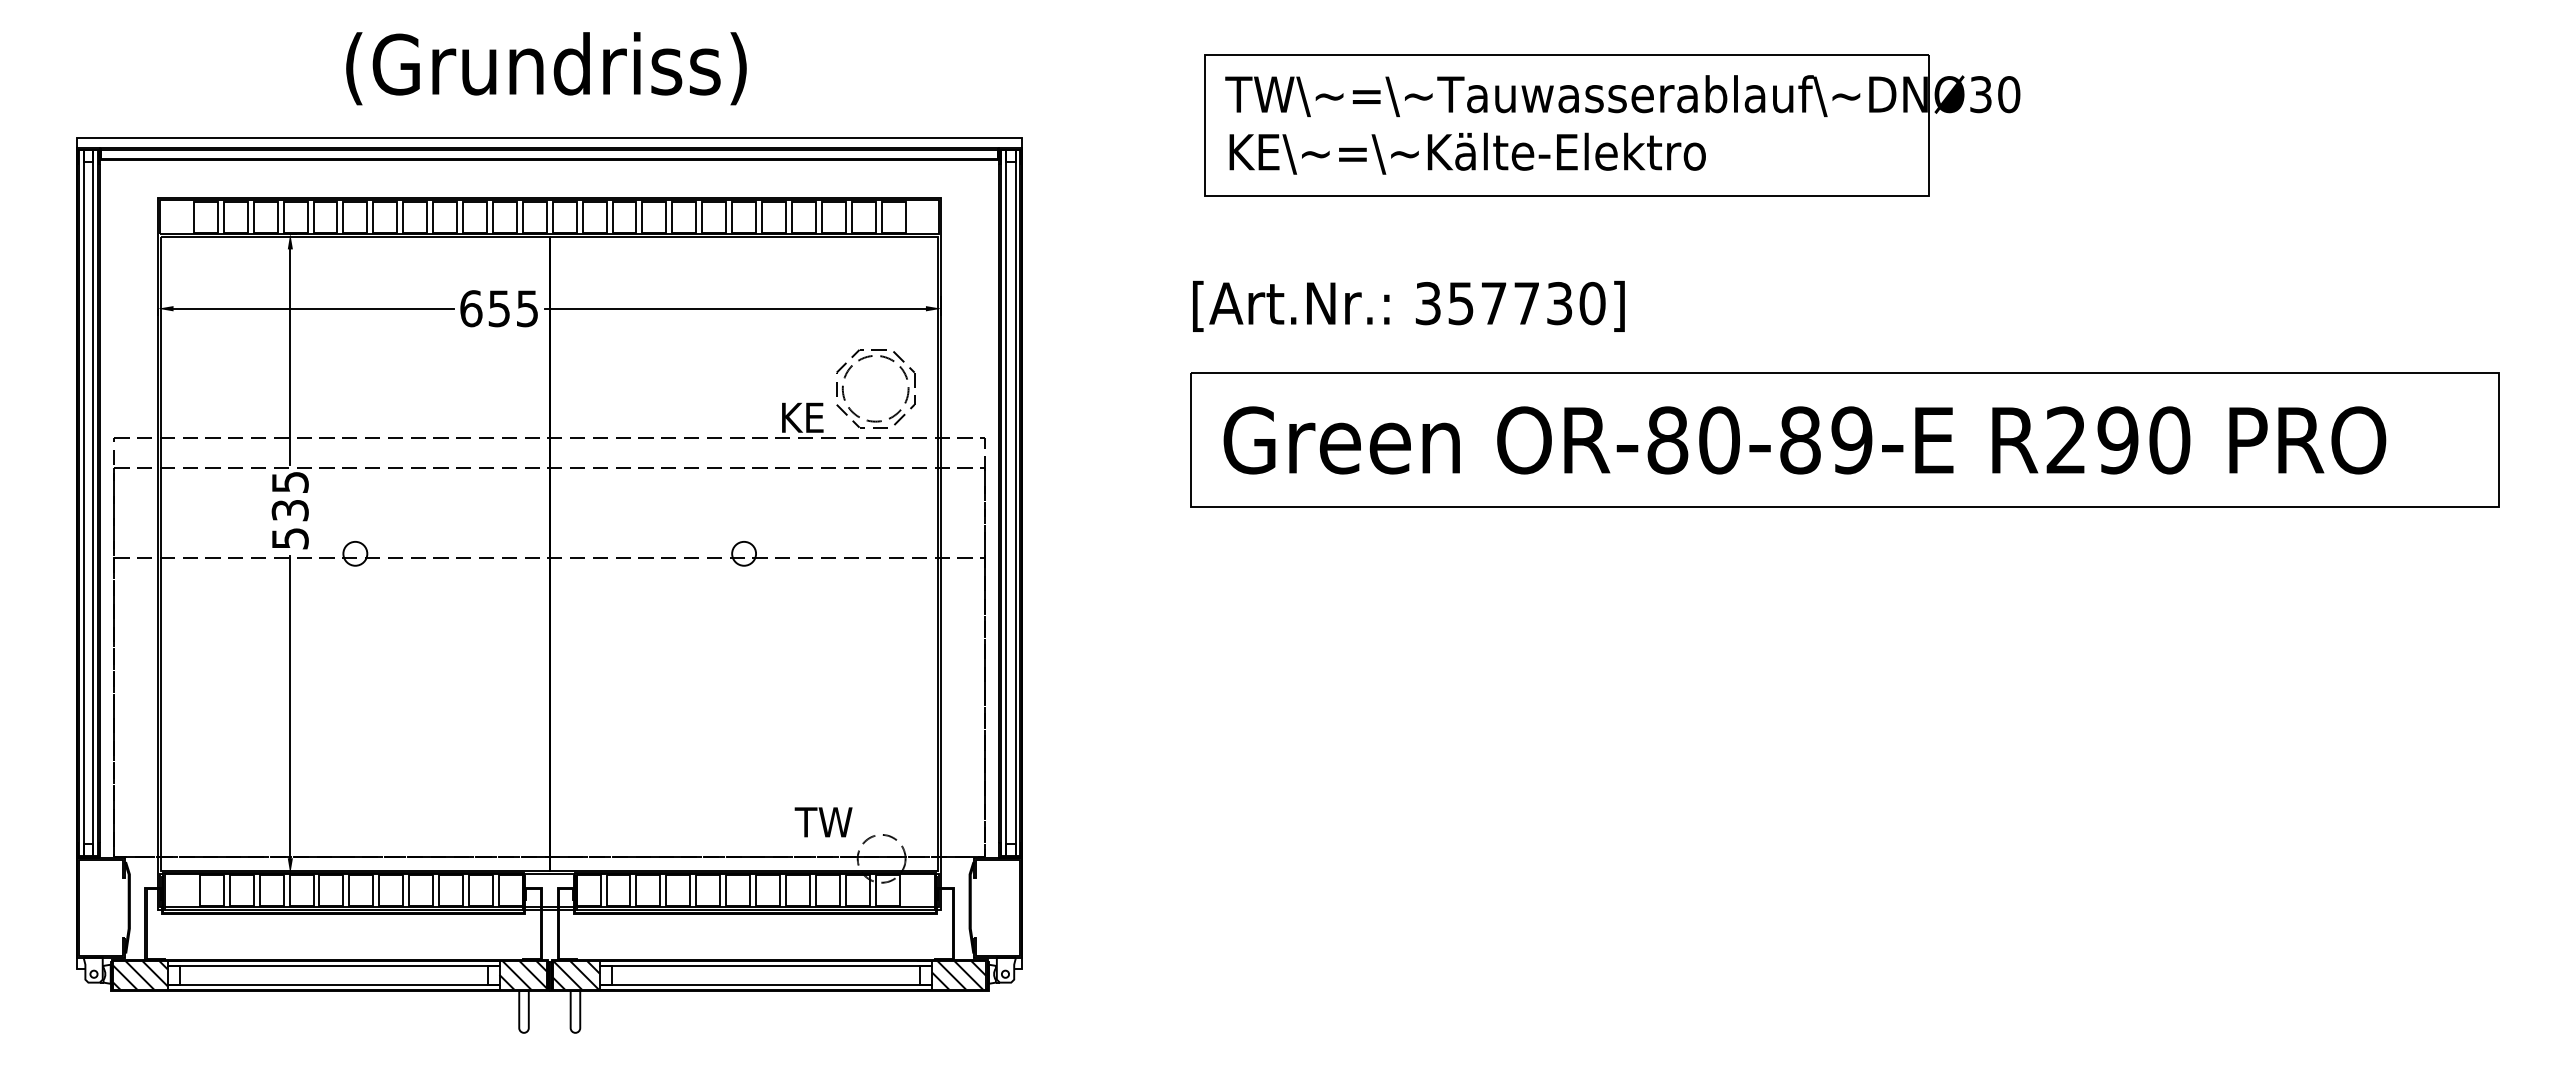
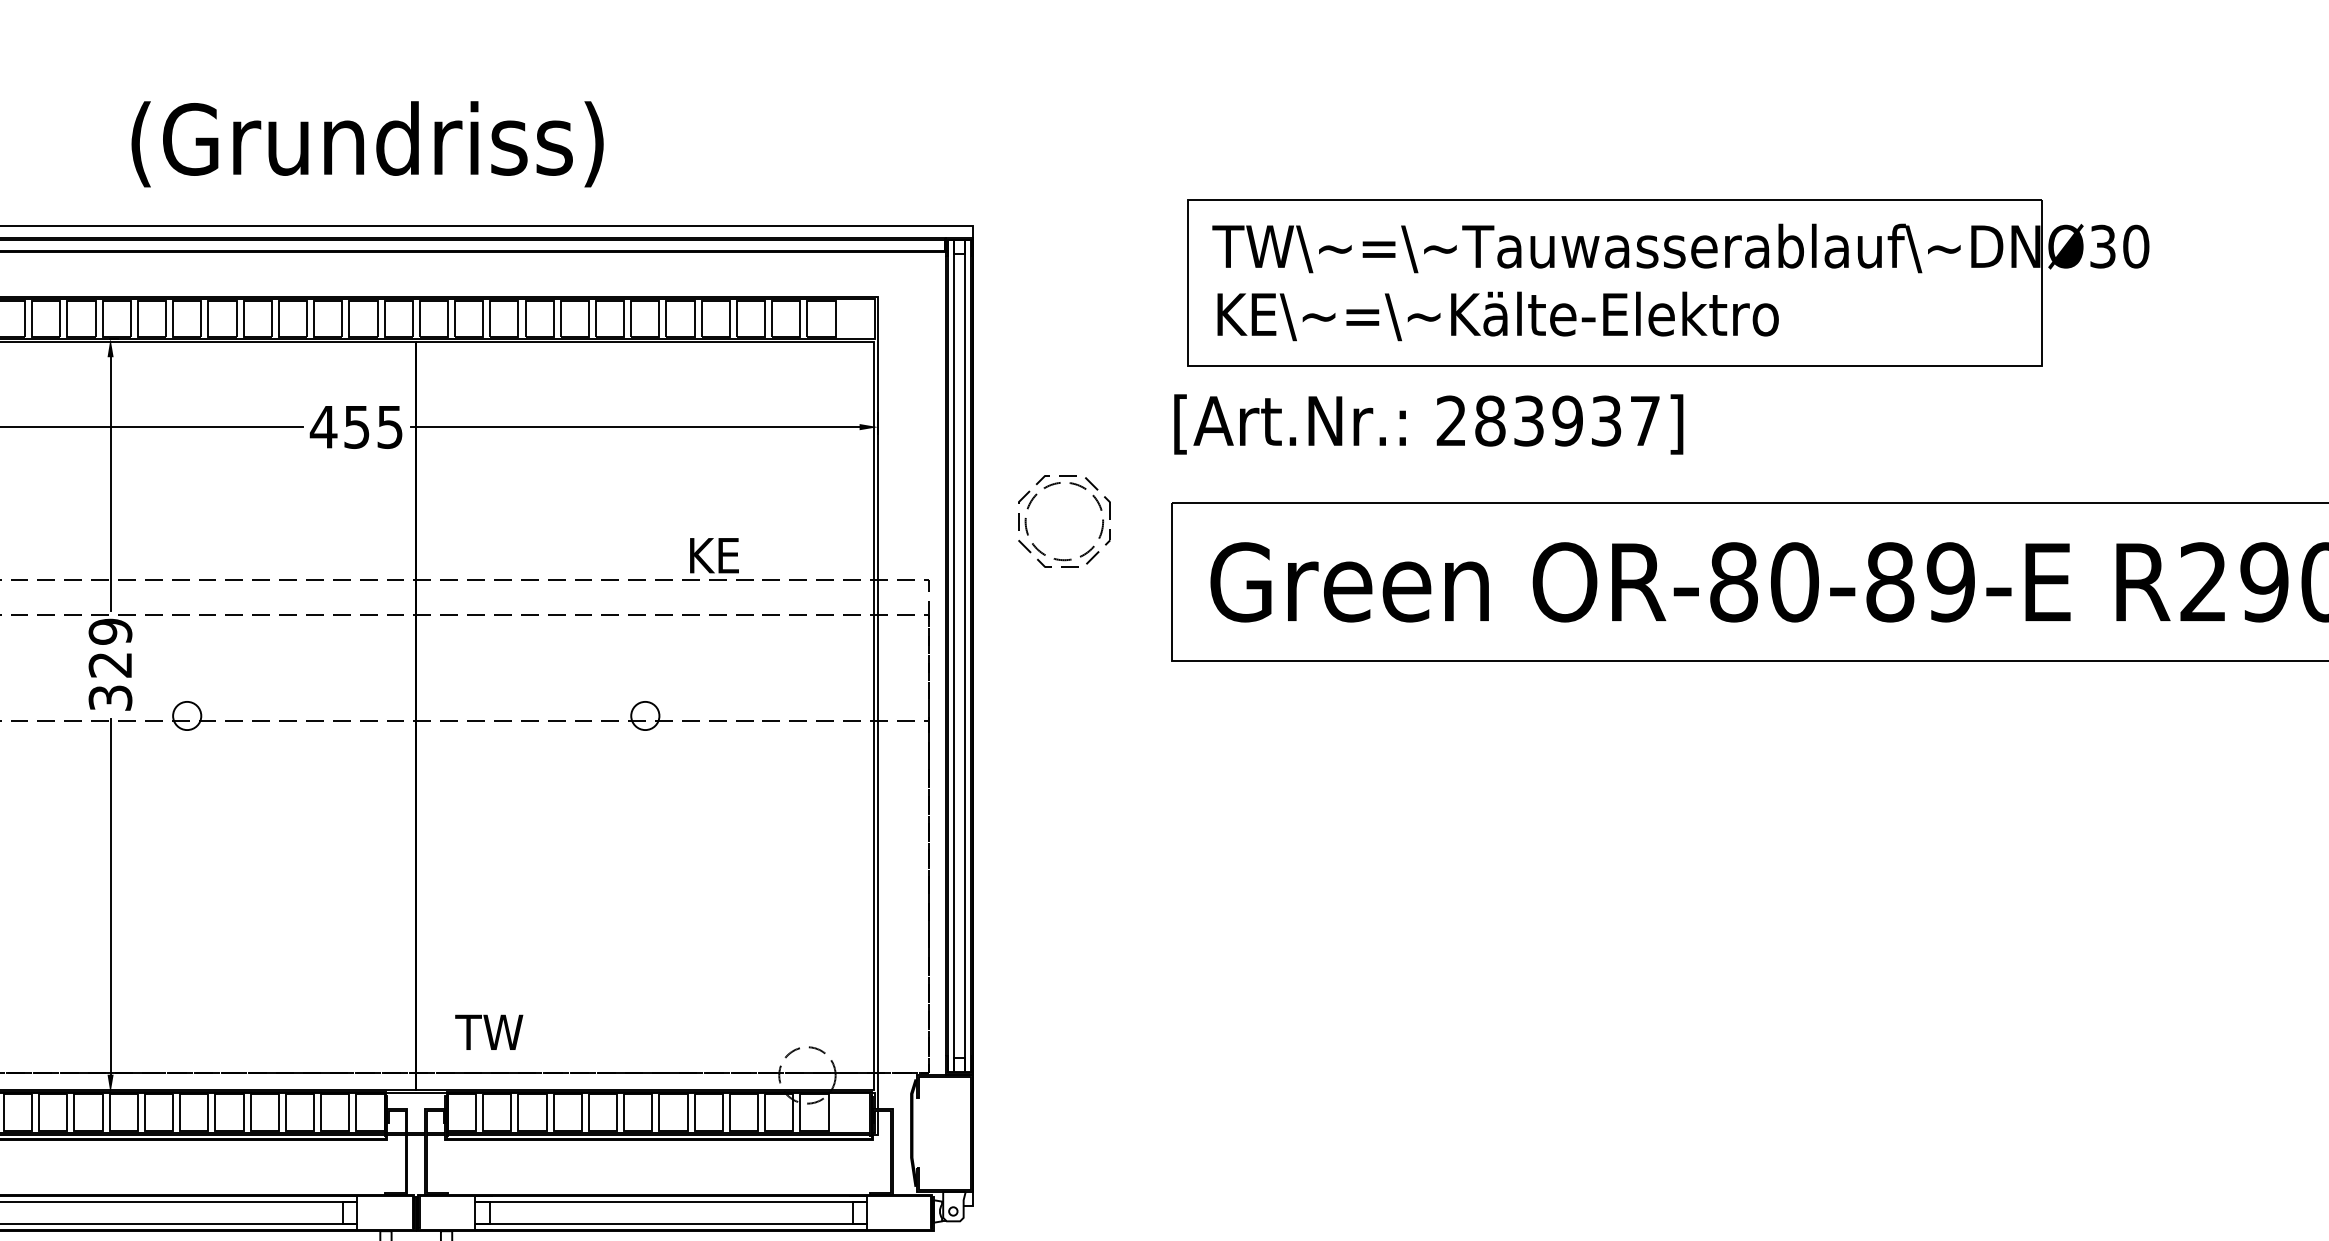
text: (546, 68) -> (367, 144), moved
part: (1612, 125) -> (1668, 283), moved
text: (1510, 303) -> (1548, 420), 357730] -> 283937]
text: (470, 308) -> (322, 426), 655 -> 455
part: (861, 360) -> (1047, 488), moved
text: (289, 509) -> (109, 663), 535 -> 329
text: (823, 822) -> (489, 1032), moved
hatch: (523, 975) -> (385, 1212), removed
hatch: (575, 975) -> (446, 1212), removed
hatch: (958, 975) -> (897, 1212), removed

